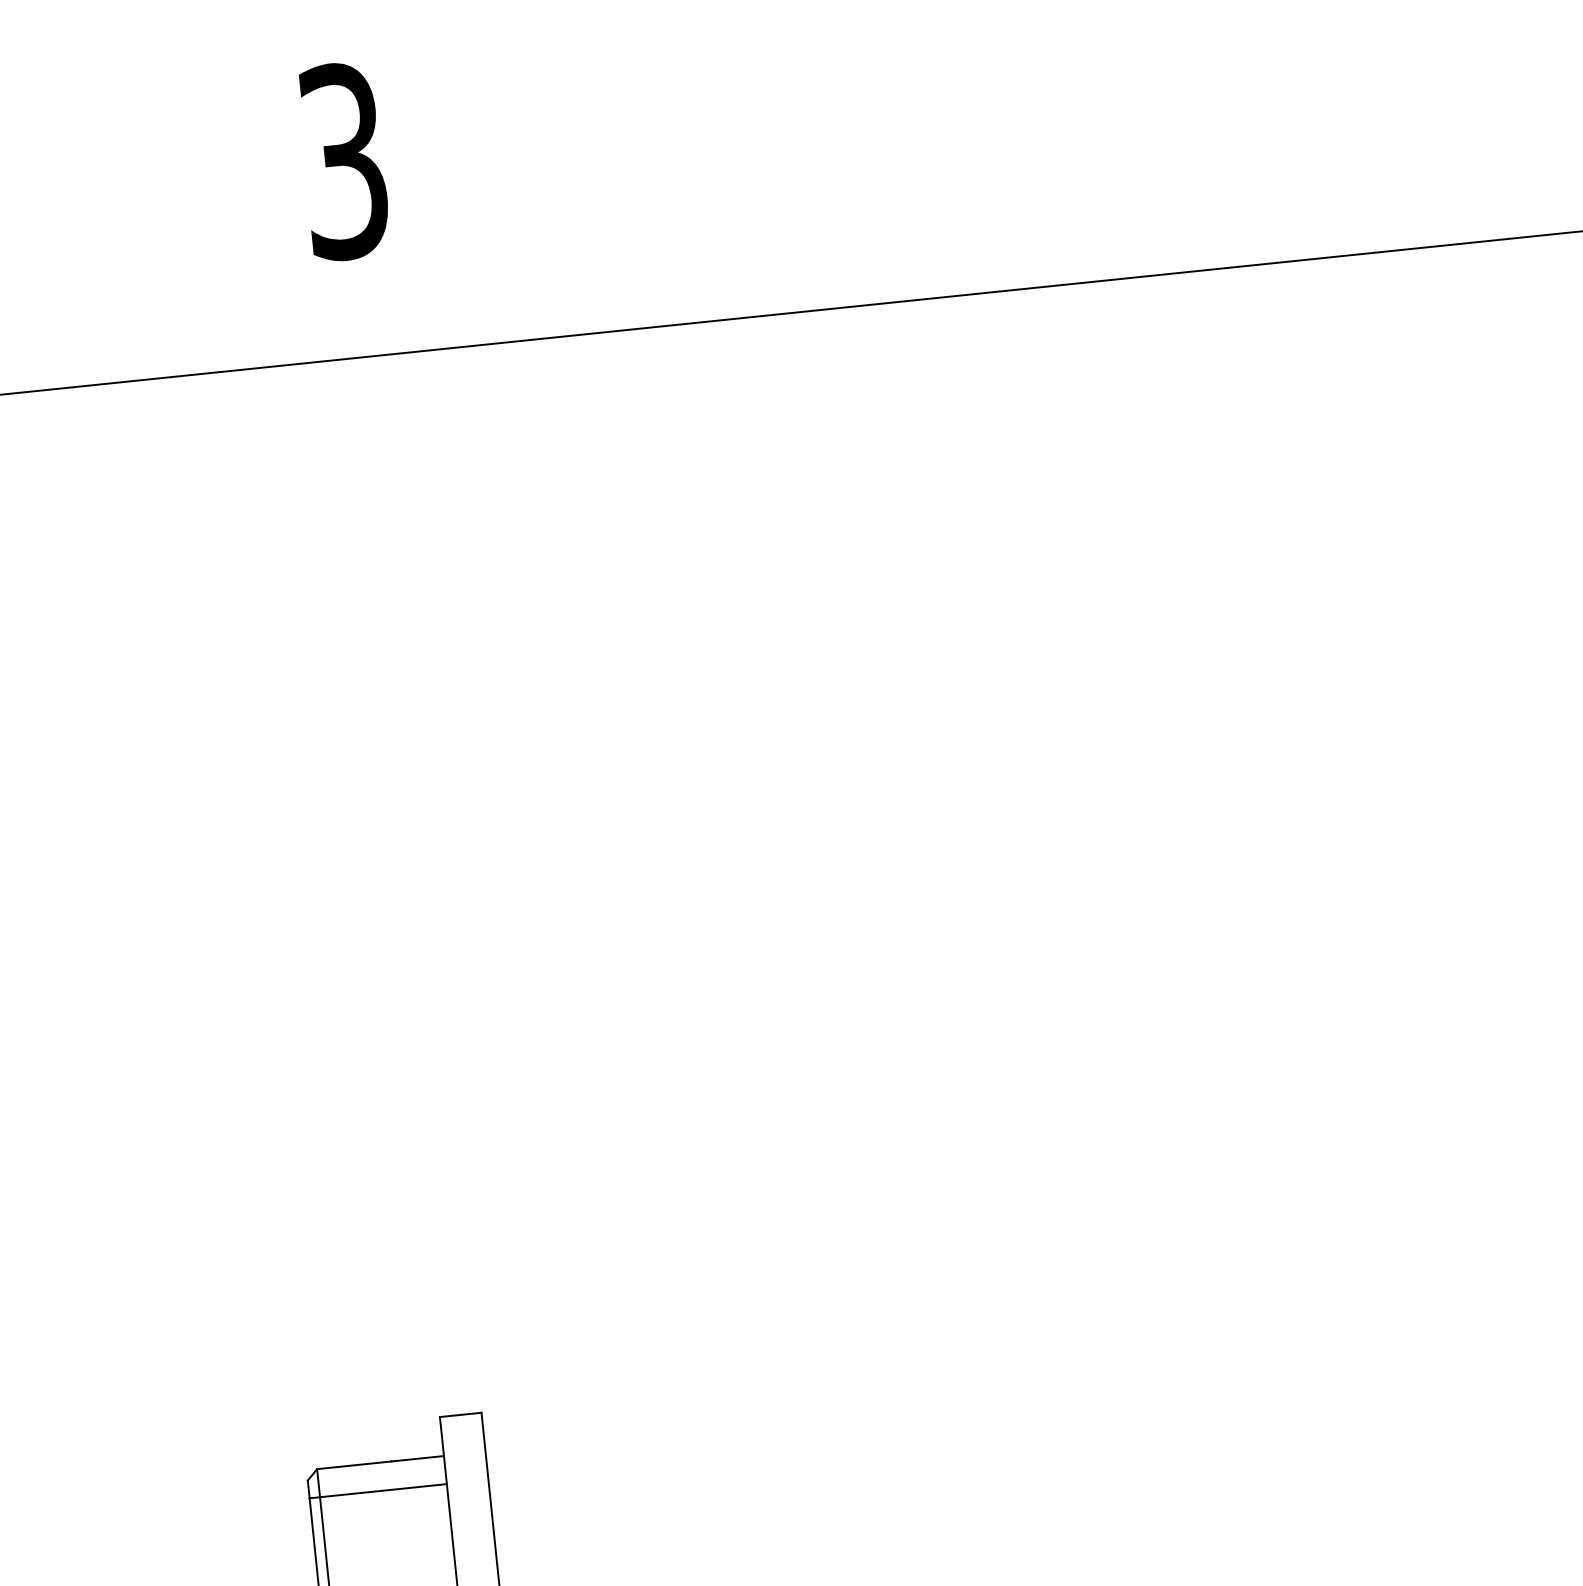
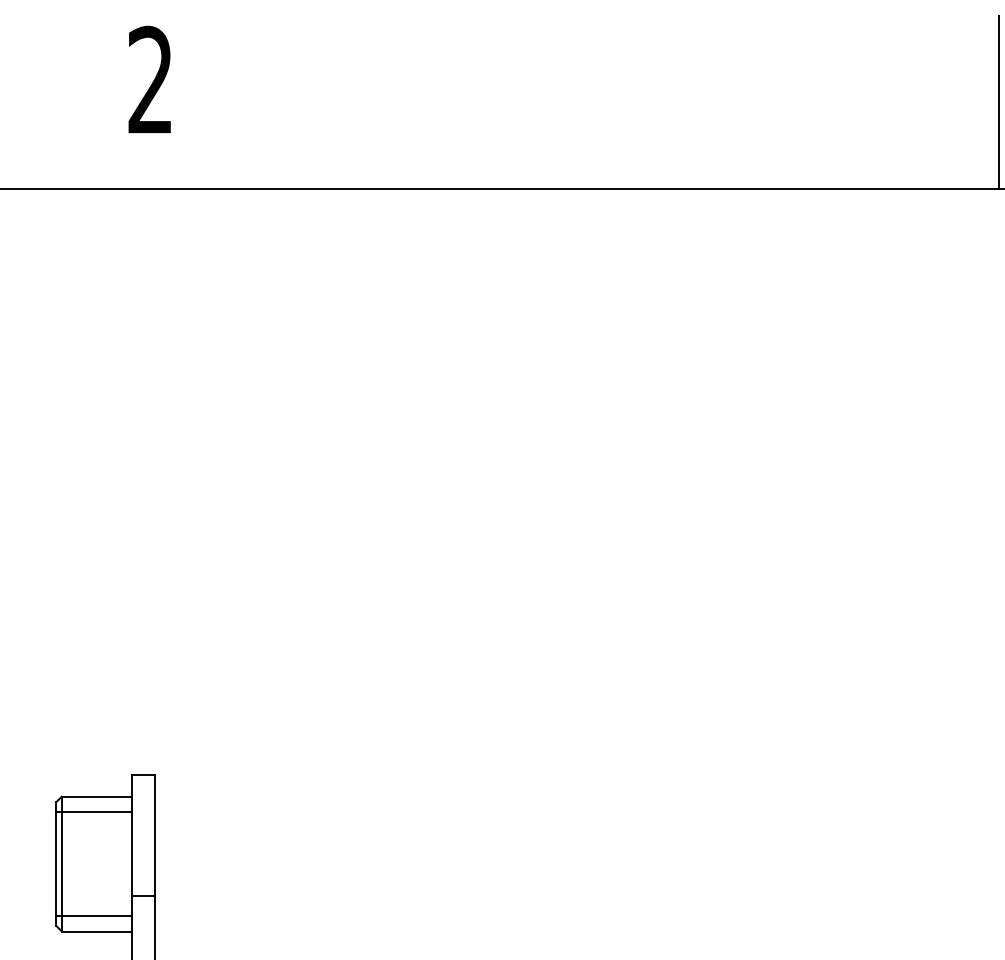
text: (343, 161) -> (150, 80), 3 -> 2

